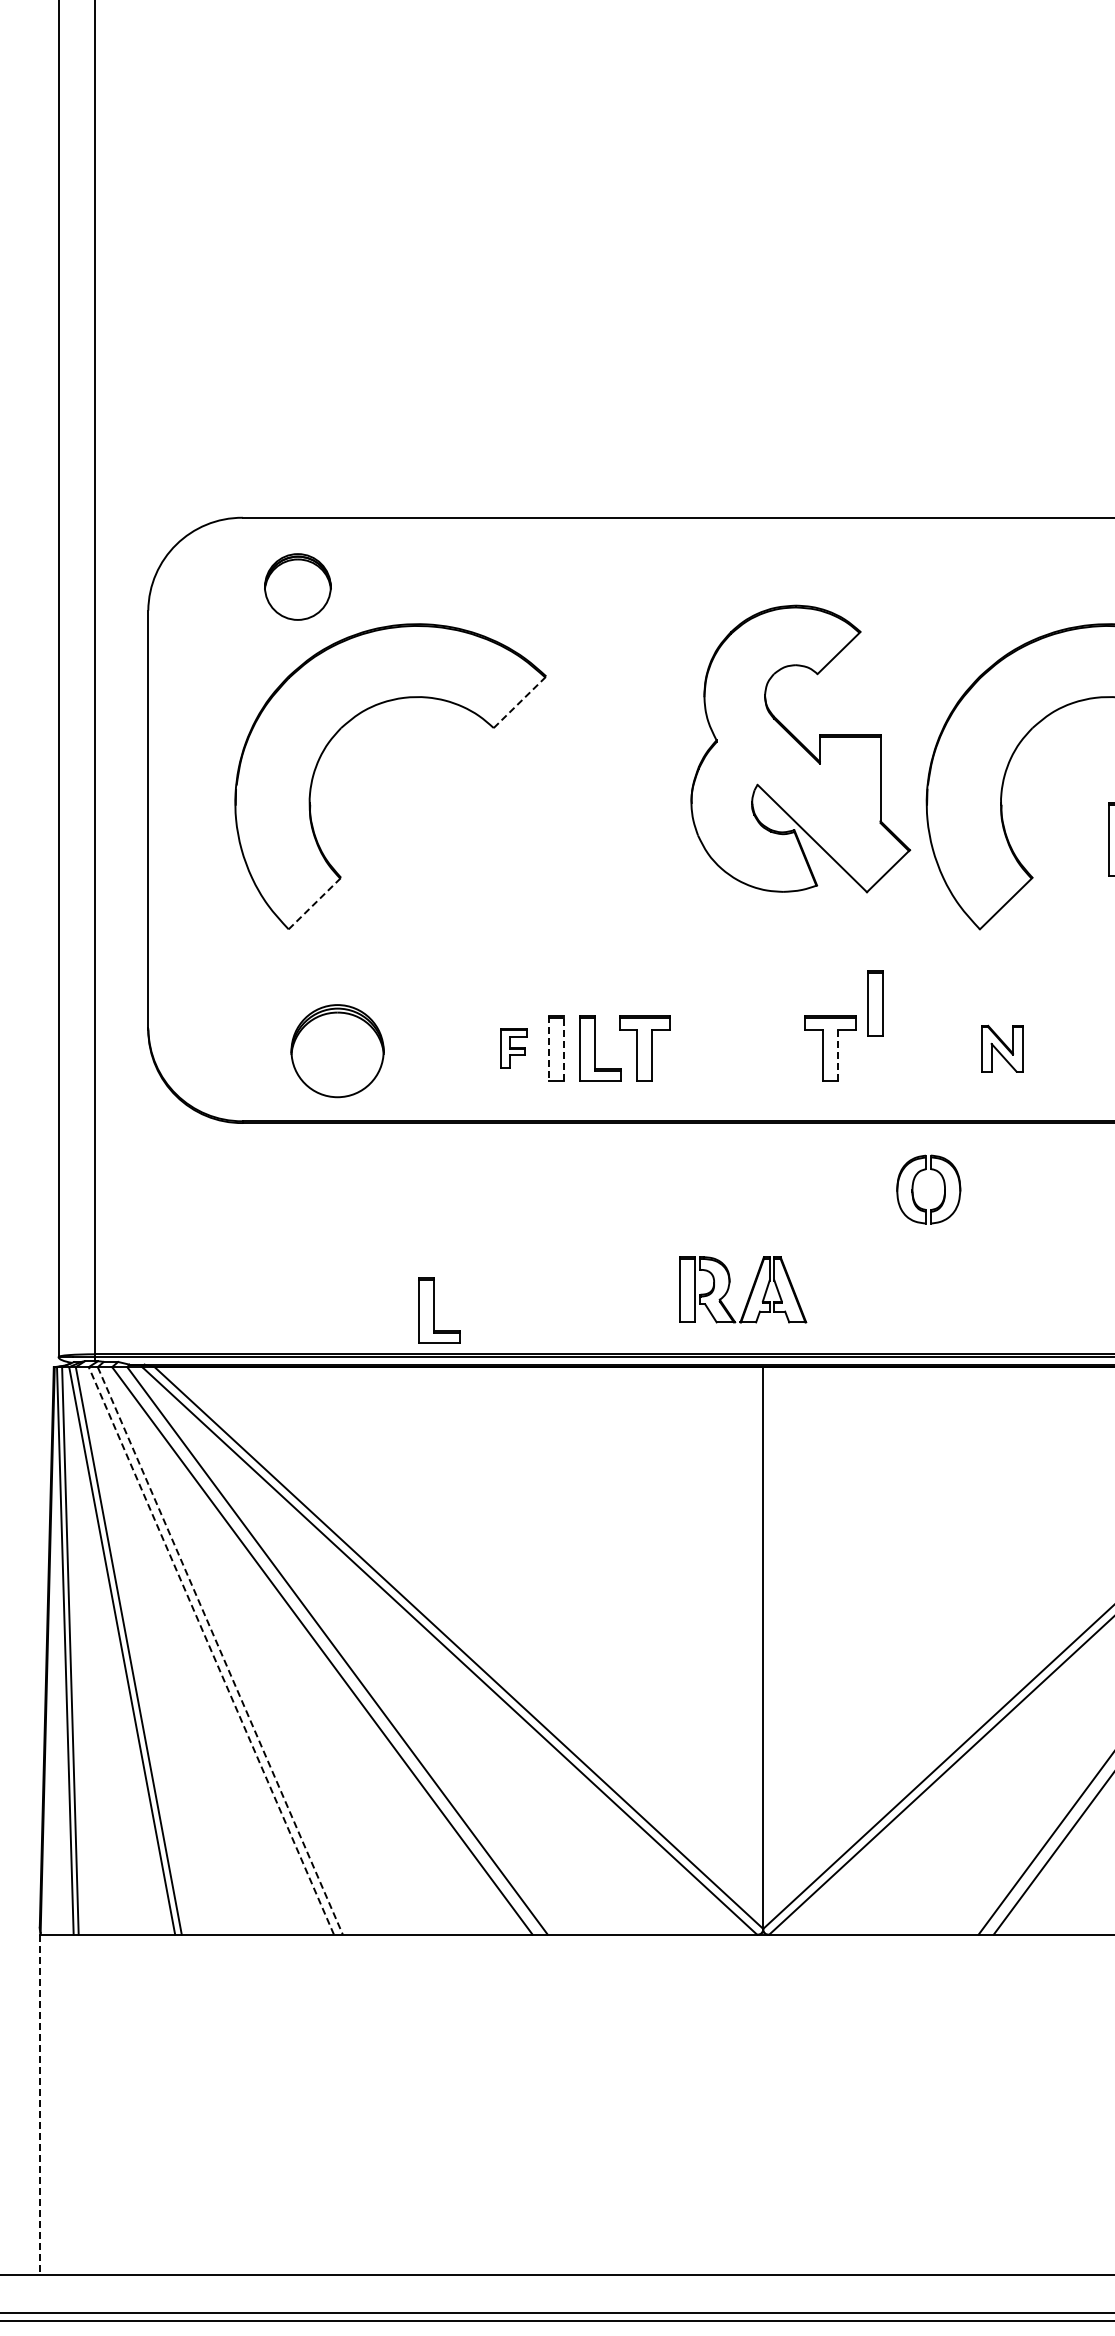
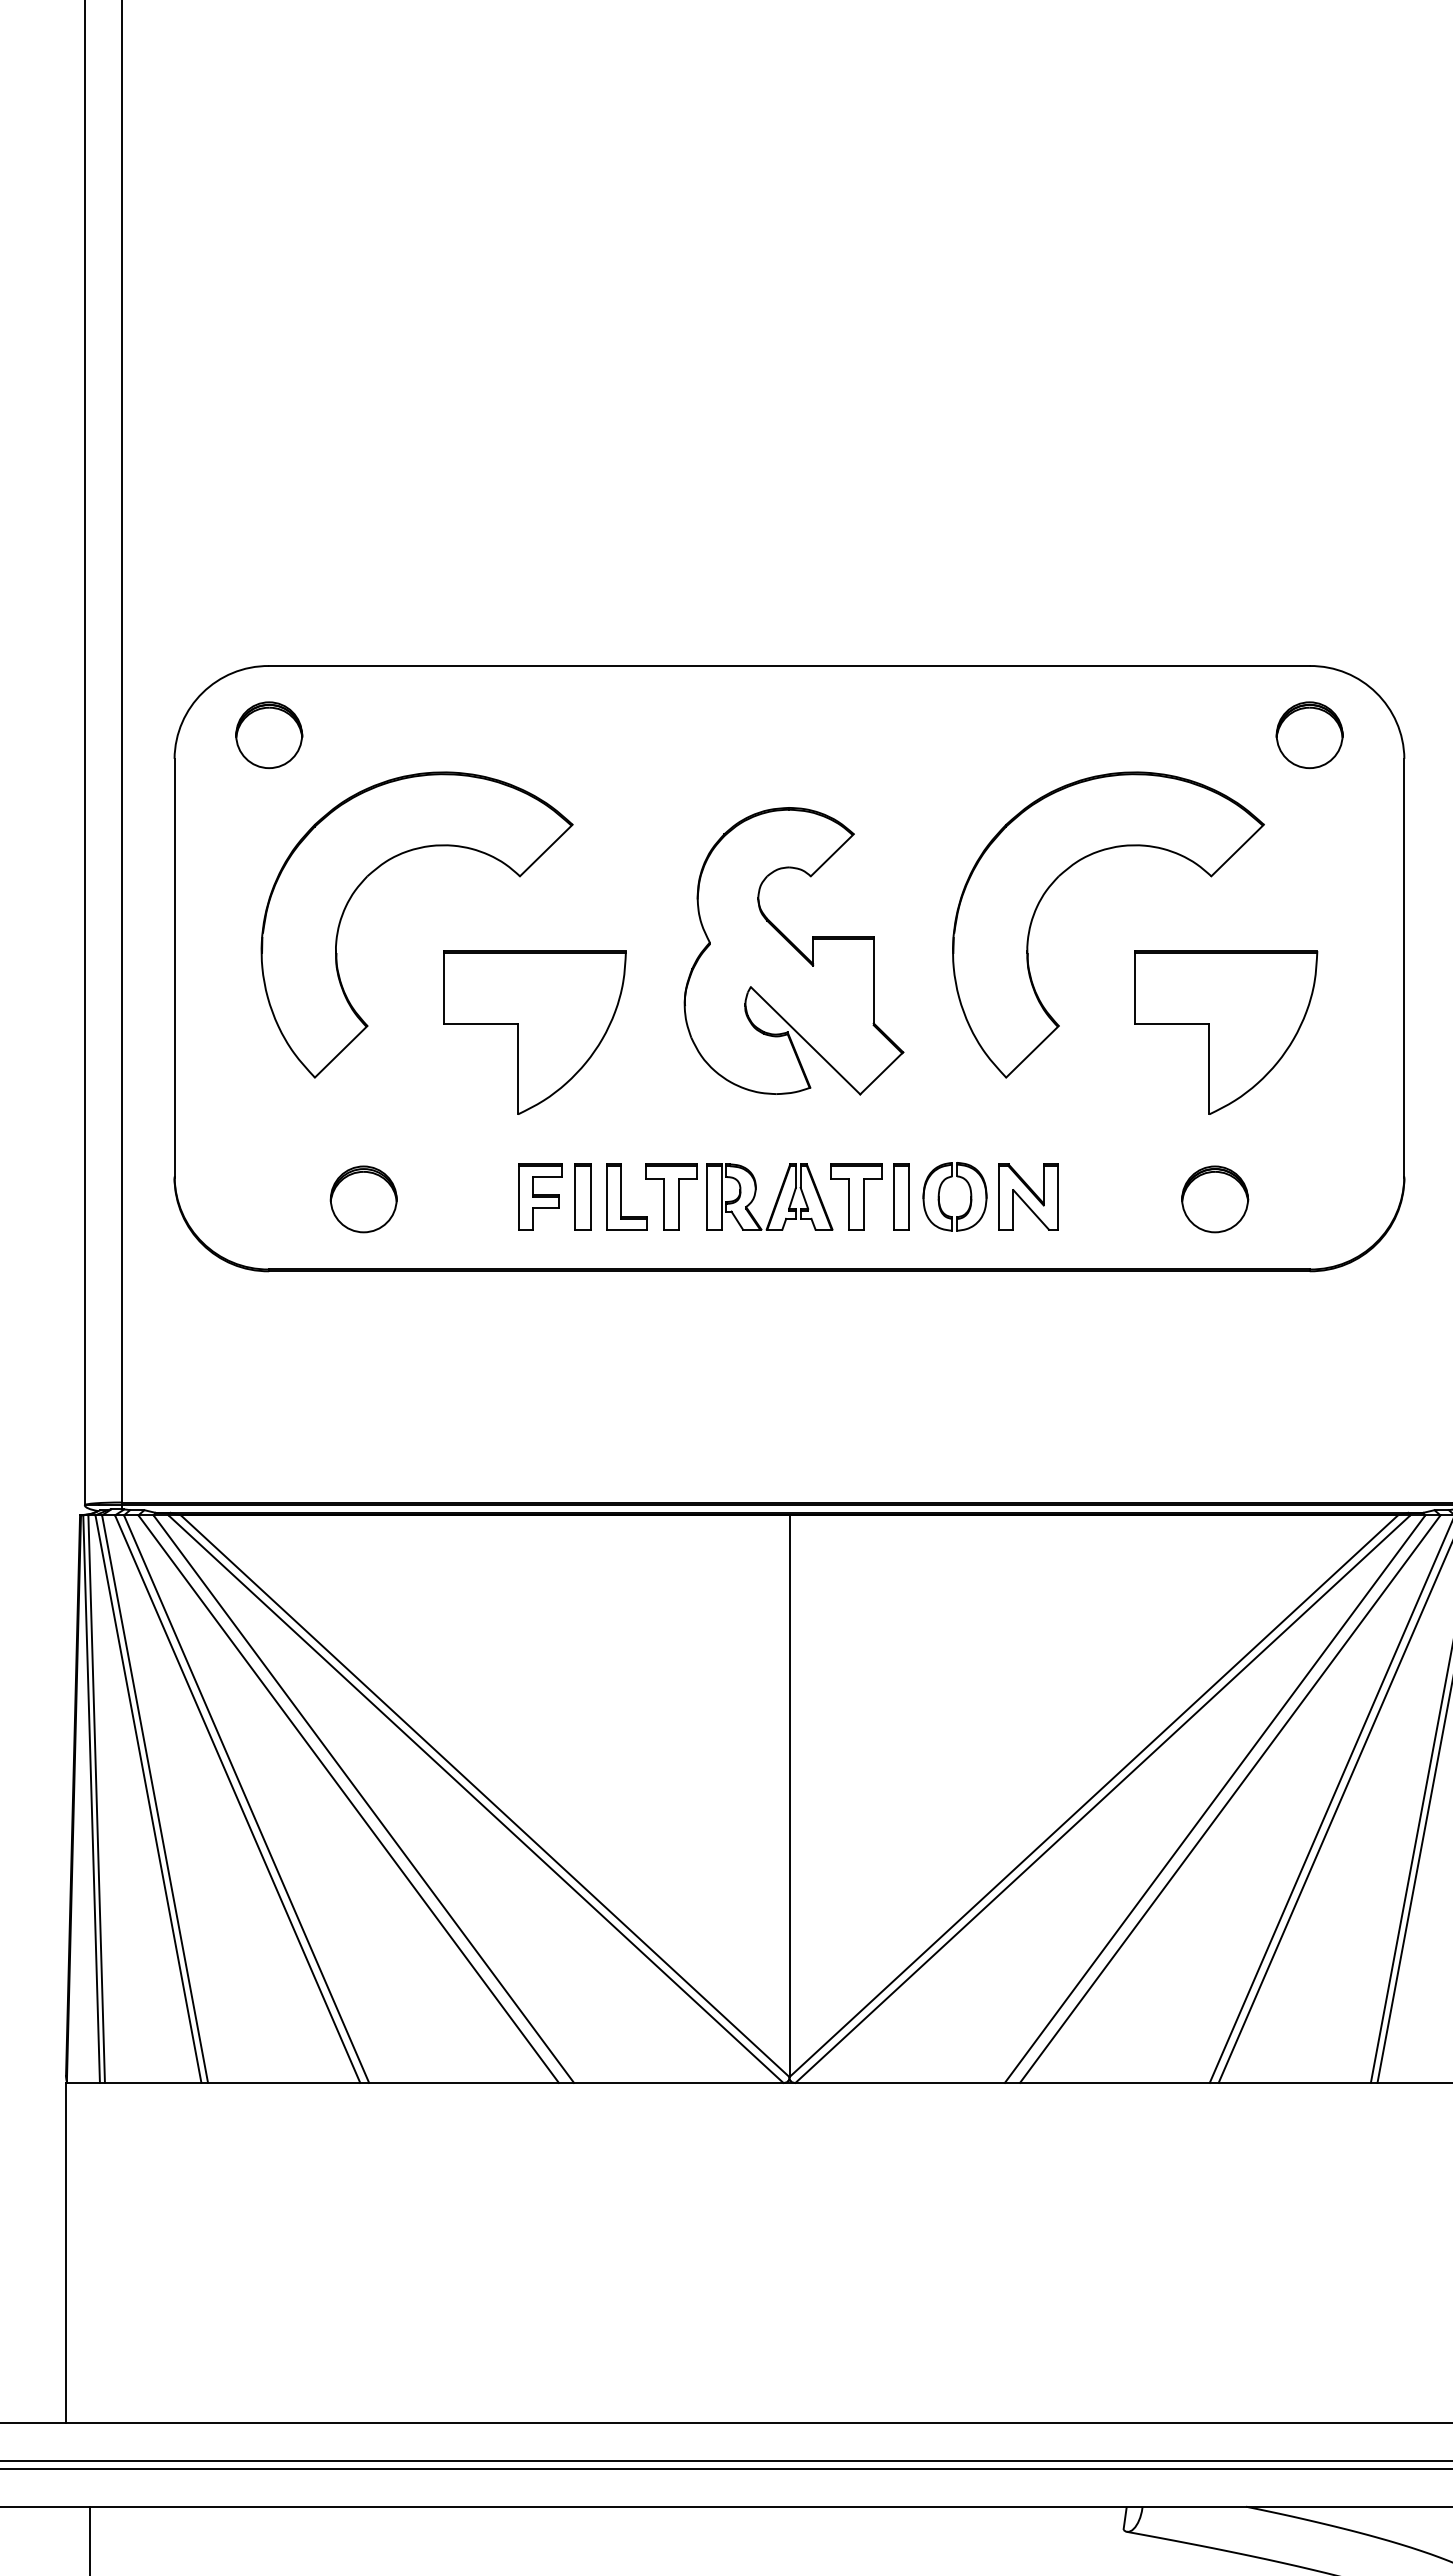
part: (298, 586) -> (269, 734), moved
line: (520, 702) -> (546, 850), dashed -> solid
part: (800, 749) -> (793, 951), moved
part: (508, 884) -> (534, 1032), added
line: (315, 903) -> (341, 1051), dashed -> solid
part: (875, 1003) -> (901, 1196), moved
part: (514, 1048) -> (540, 1196), size x1.67
part: (1002, 1048) -> (1028, 1196), size x1.43
line: (549, 1049) -> (575, 1197), dashed -> solid
line: (564, 1049) -> (590, 1197), dashed -> solid
part: (337, 1051) -> (363, 1199), size x0.71
line: (838, 1055) -> (864, 1203), dashed -> solid
part: (914, 1184) -> (940, 1191), moved
part: (750, 1292) -> (776, 1199), moved
part: (439, 1310) -> (465, 1458), removed
line: (211, 1650) -> (237, 1798), dashed -> solid
line: (220, 1651) -> (246, 1799), dashed -> solid
line: (39, 2105) -> (65, 2253), dashed -> solid

